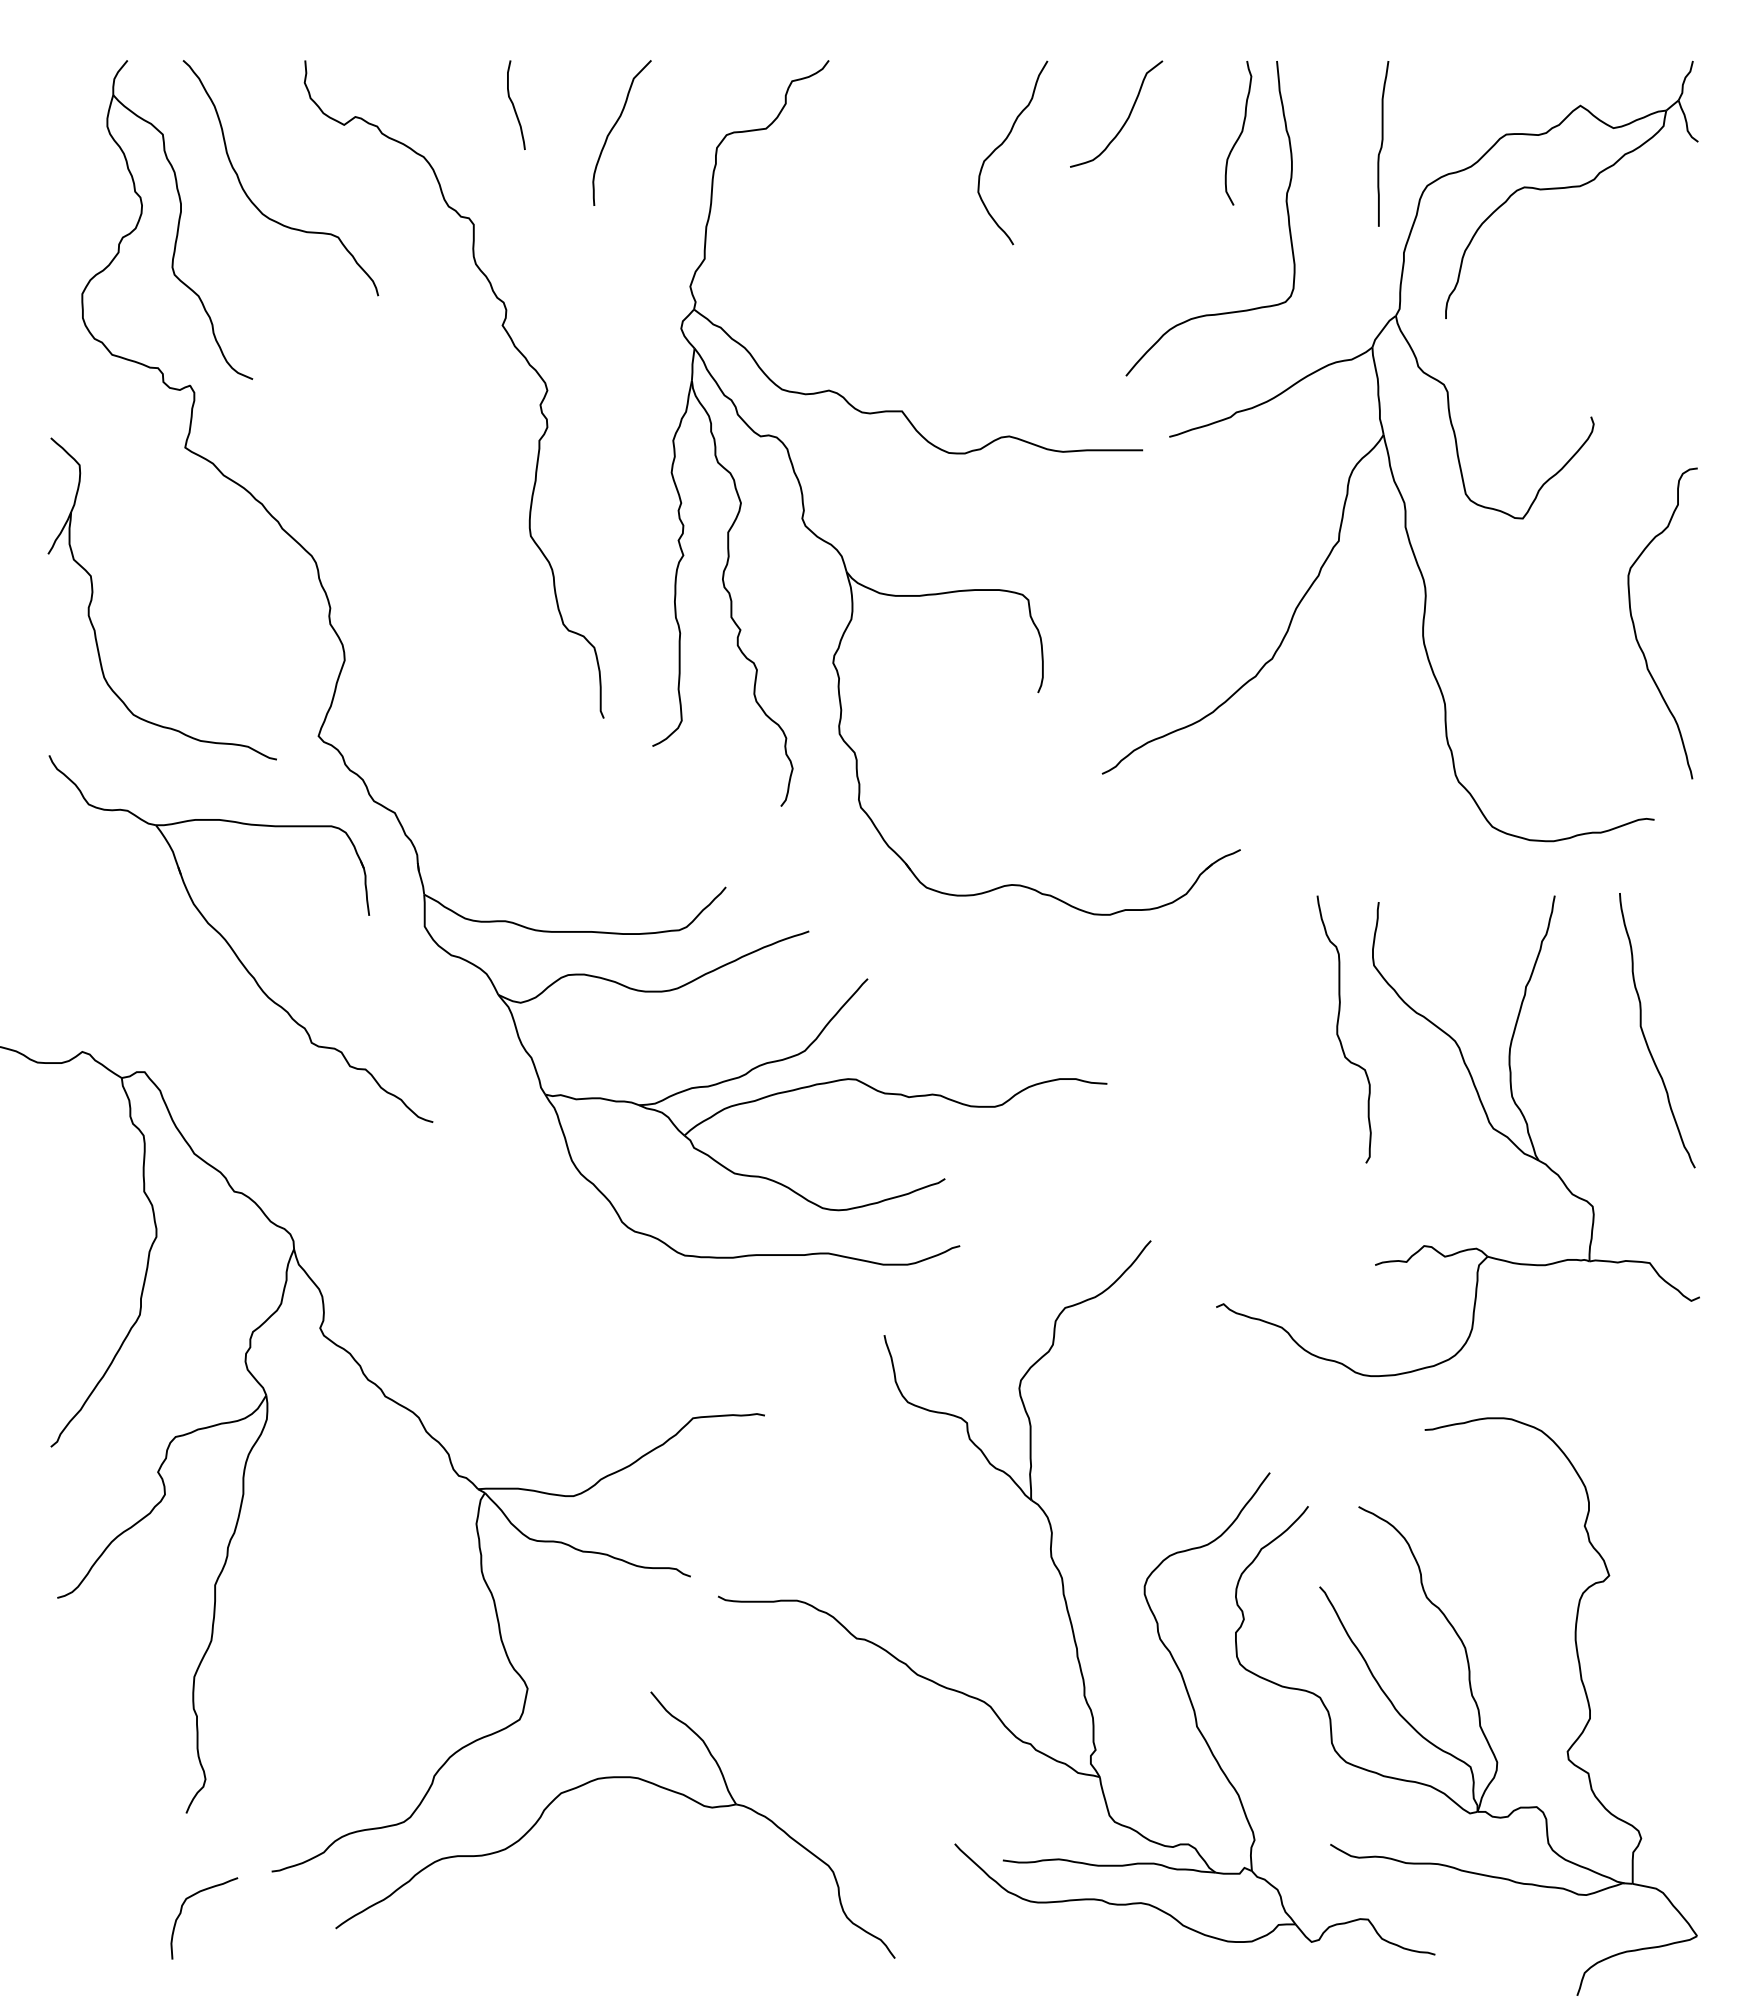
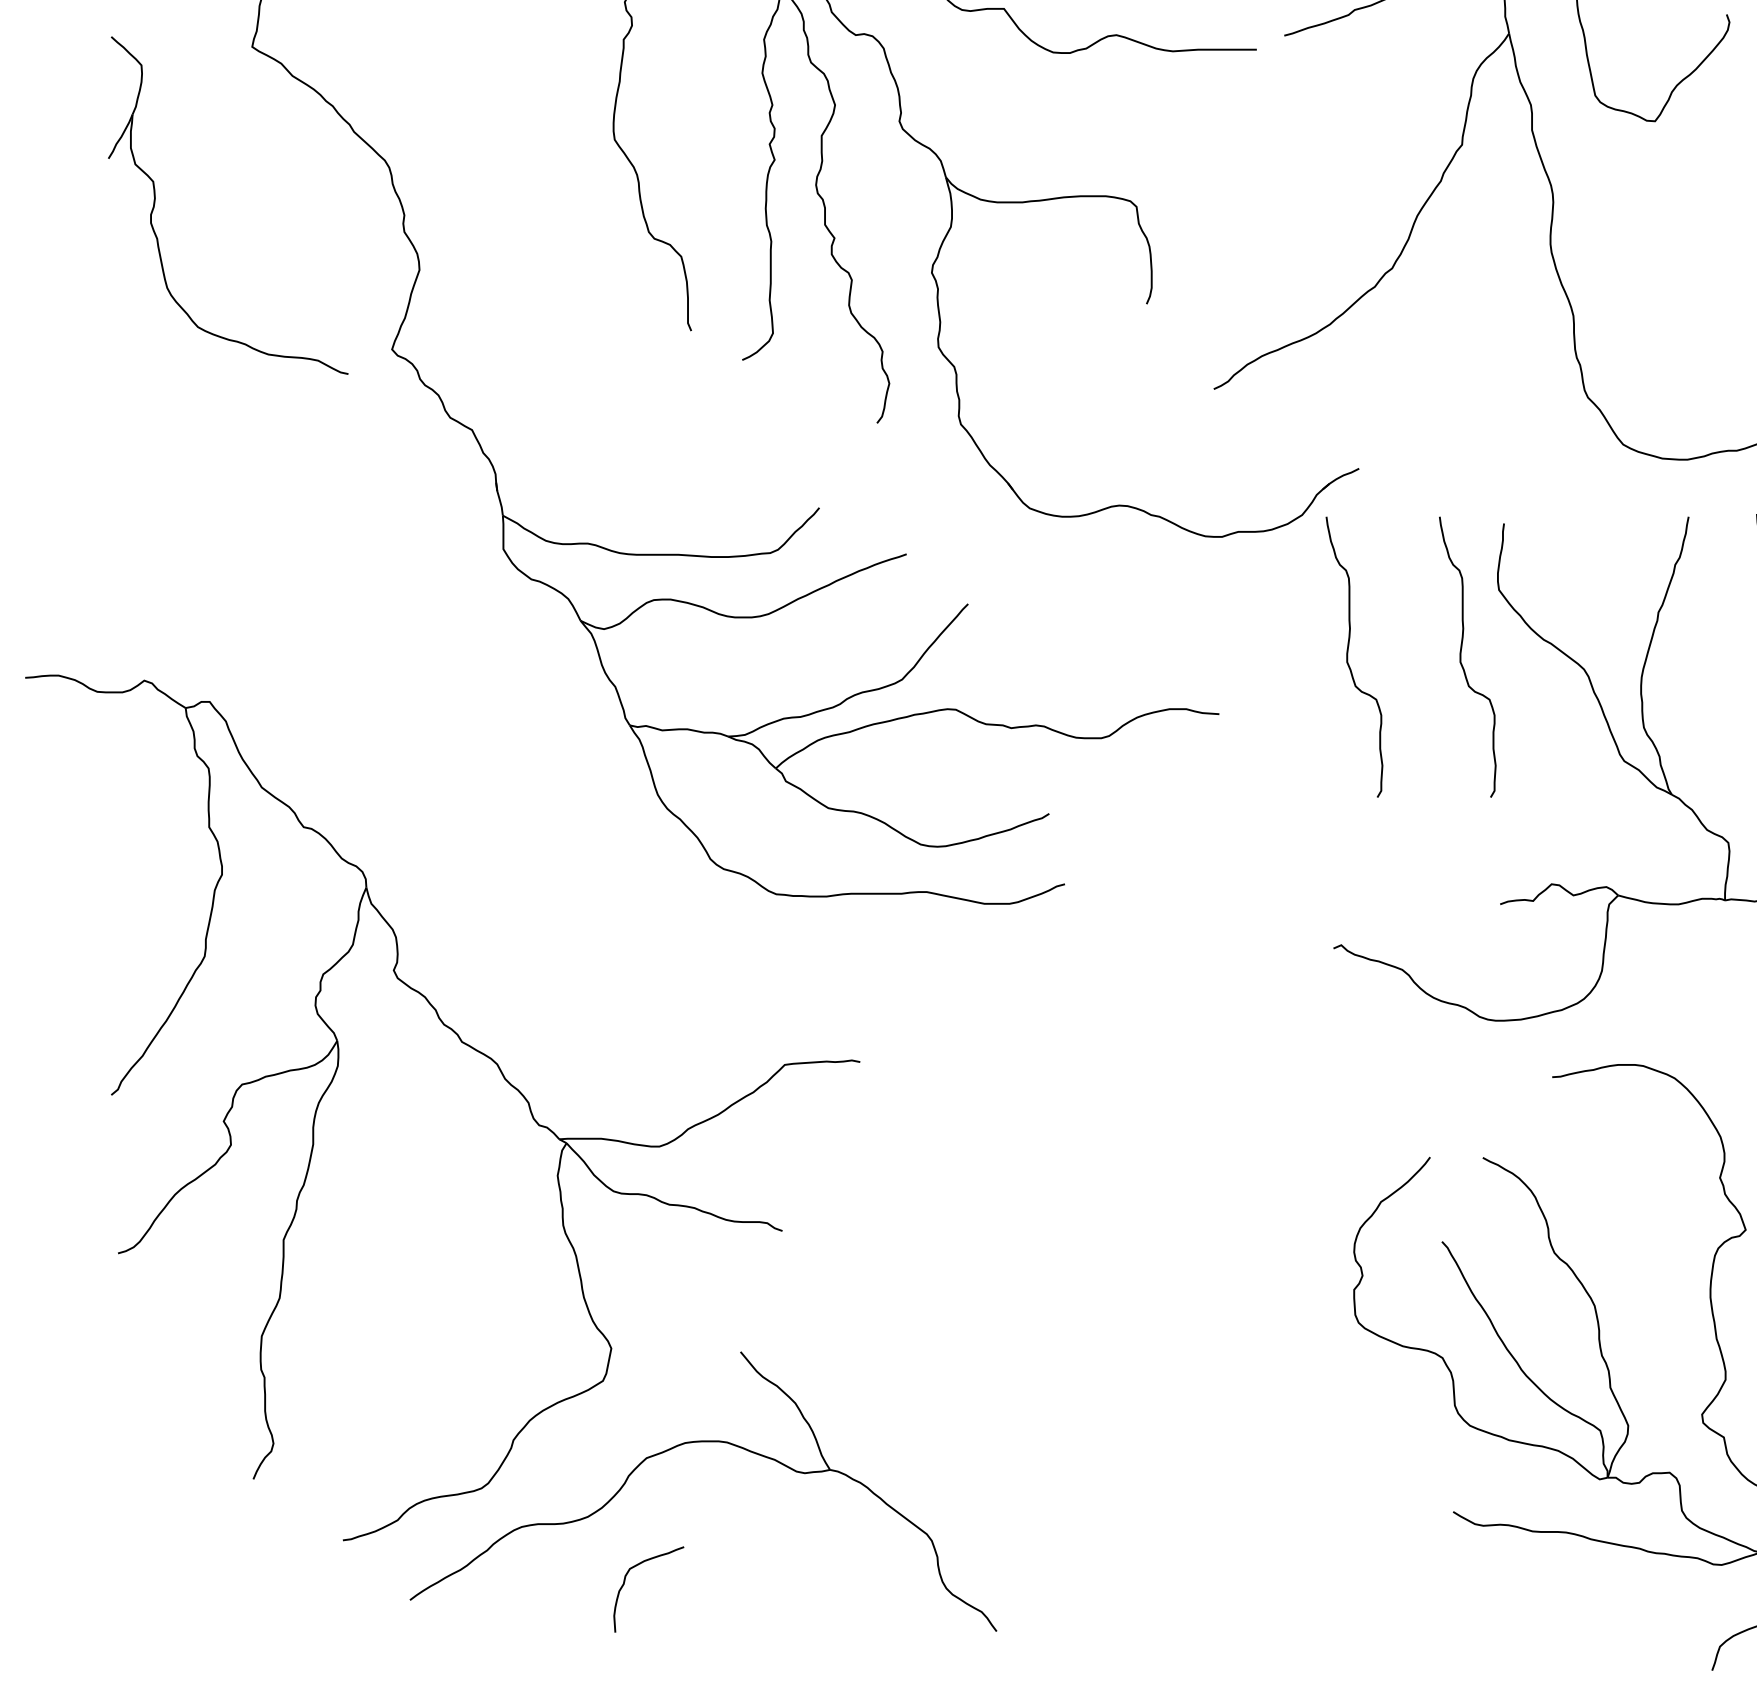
part: (231, 946) -> (300, 570), removed
curve: (1230, 1029) -> (1348, 657), added
part: (1066, 1599) -> (1176, 1254), removed
curve: (181, 1913) -> (624, 1584), moved

